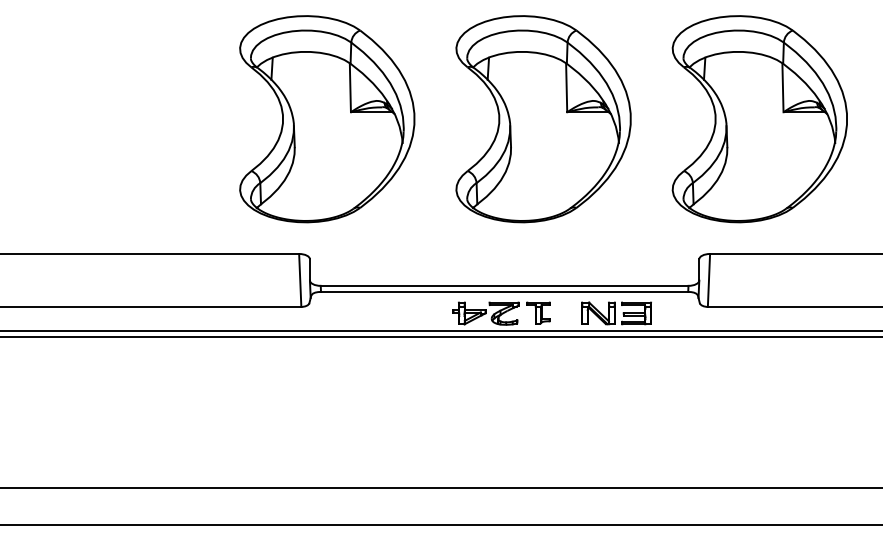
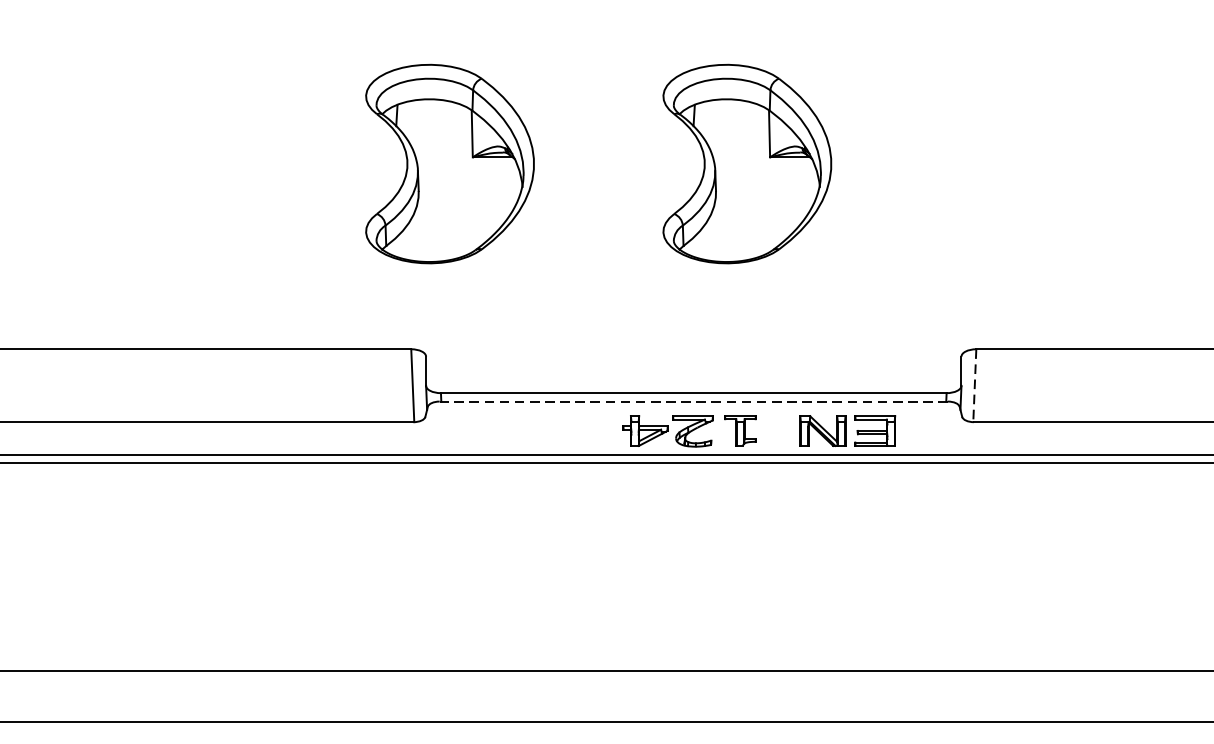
part: (327, 119) -> (450, 164), size x0.7
part: (543, 119) -> (747, 164), size x0.7
part: (759, 119) -> (1044, 164), removed
line: (708, 280) -> (974, 385), solid -> dashed
line: (504, 292) -> (693, 402), solid -> dashed

